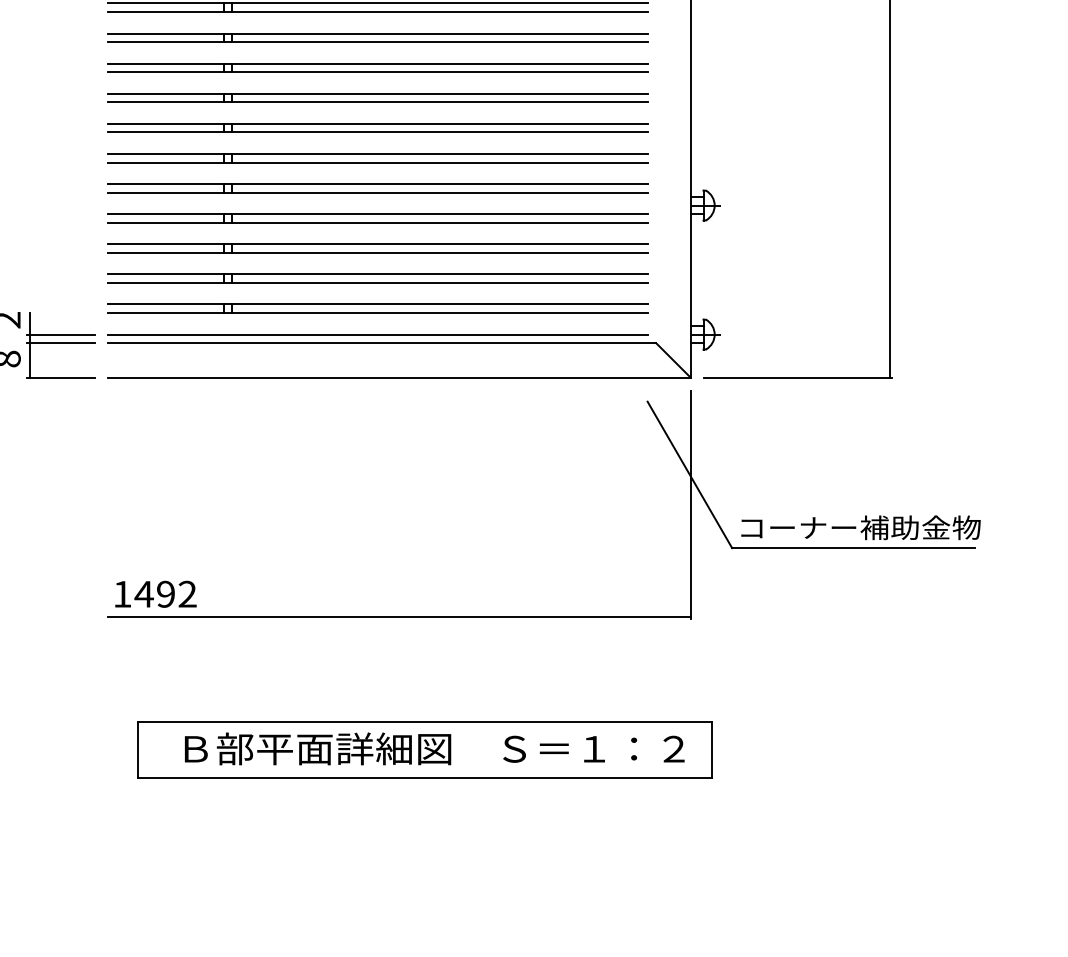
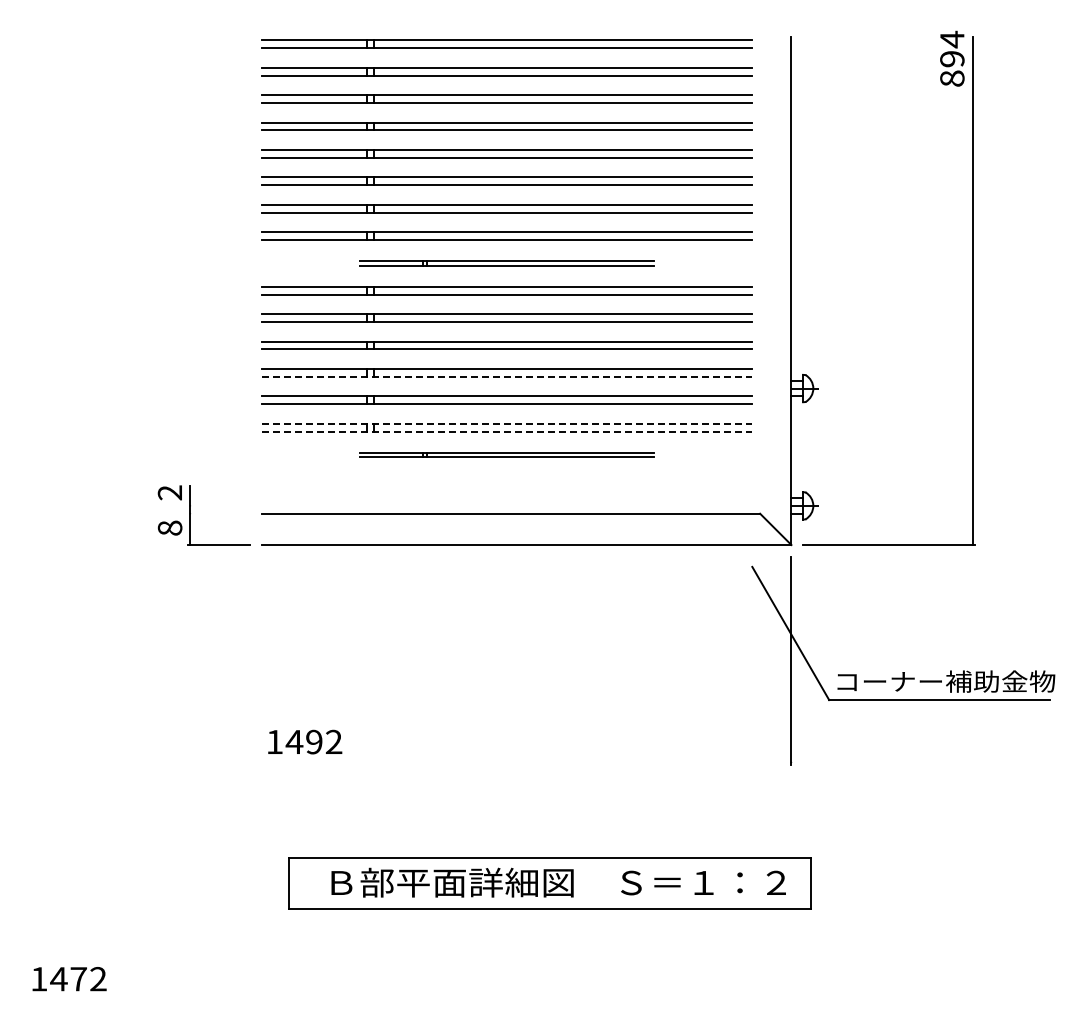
part: (377, 66) -> (506, 262), size x0.6
line: (378, 192) -> (507, 376), solid -> dashed
line: (378, 243) -> (507, 423), solid -> dashed
line: (378, 252) -> (507, 431), solid -> dashed
part: (377, 278) -> (506, 454), size x0.6
part: (377, 308) -> (506, 482), removed
line: (61, 334) -> (219, 505), removed
line: (377, 334) -> (506, 505), removed
line: (61, 342) -> (219, 513), removed
line: (399, 616) -> (526, 762), removed

